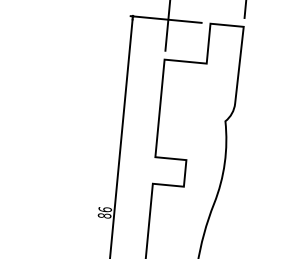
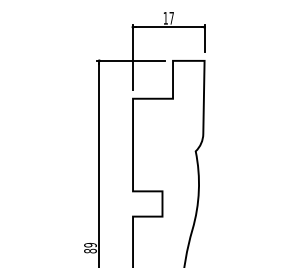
text: (105, 208) -> (90, 244), 86 -> 89

